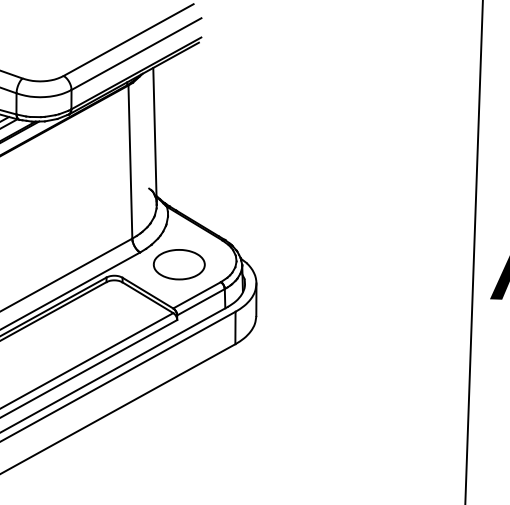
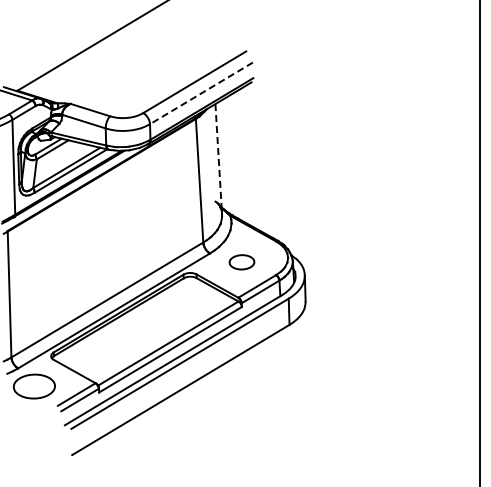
line: (136, 54) -> (201, 93), solid -> dashed
line: (154, 136) -> (218, 159), solid -> dashed
part: (178, 264) -> (241, 262), size x0.6

